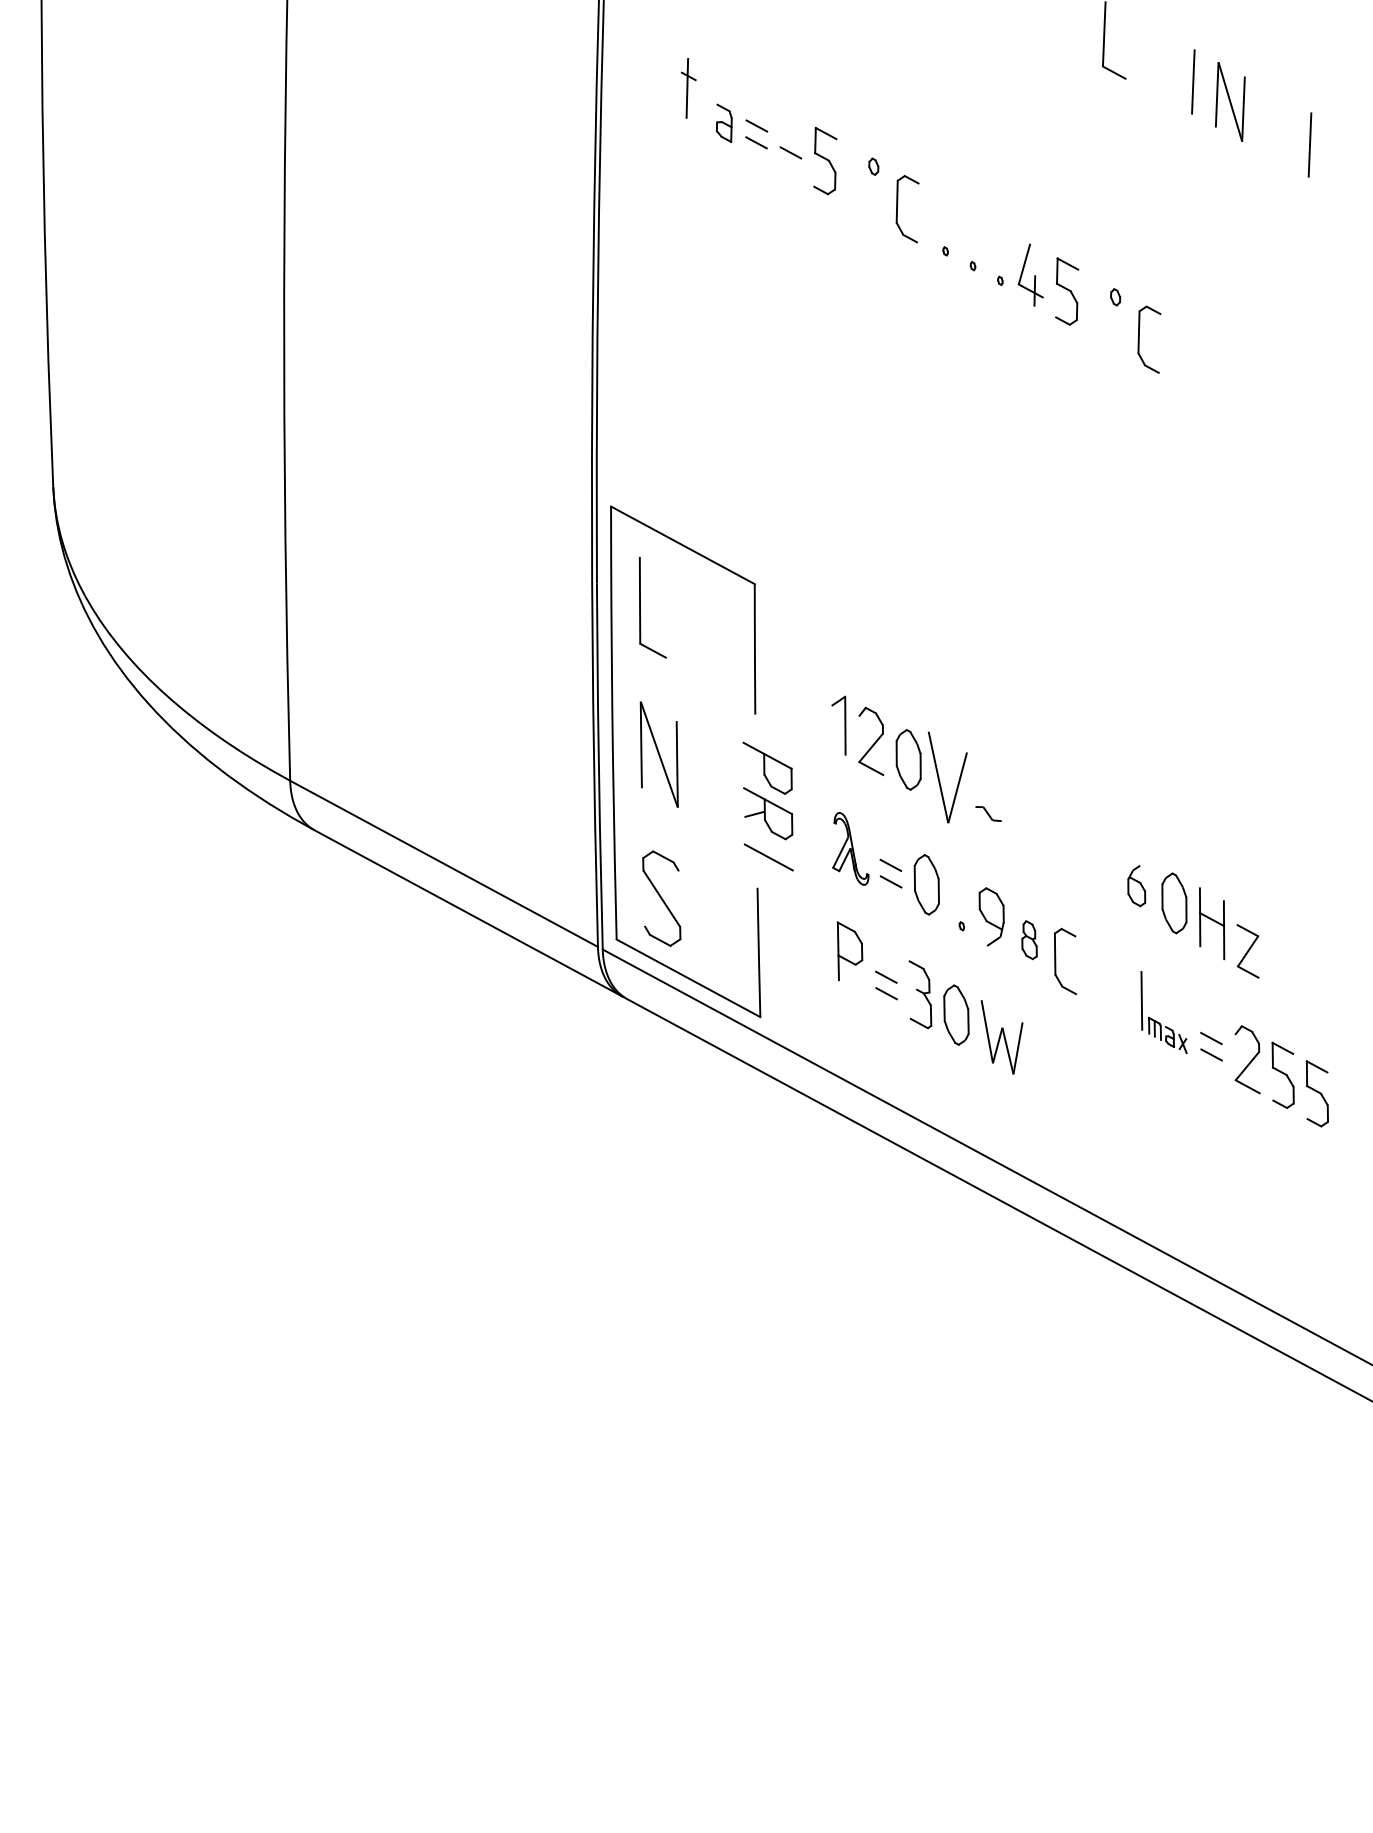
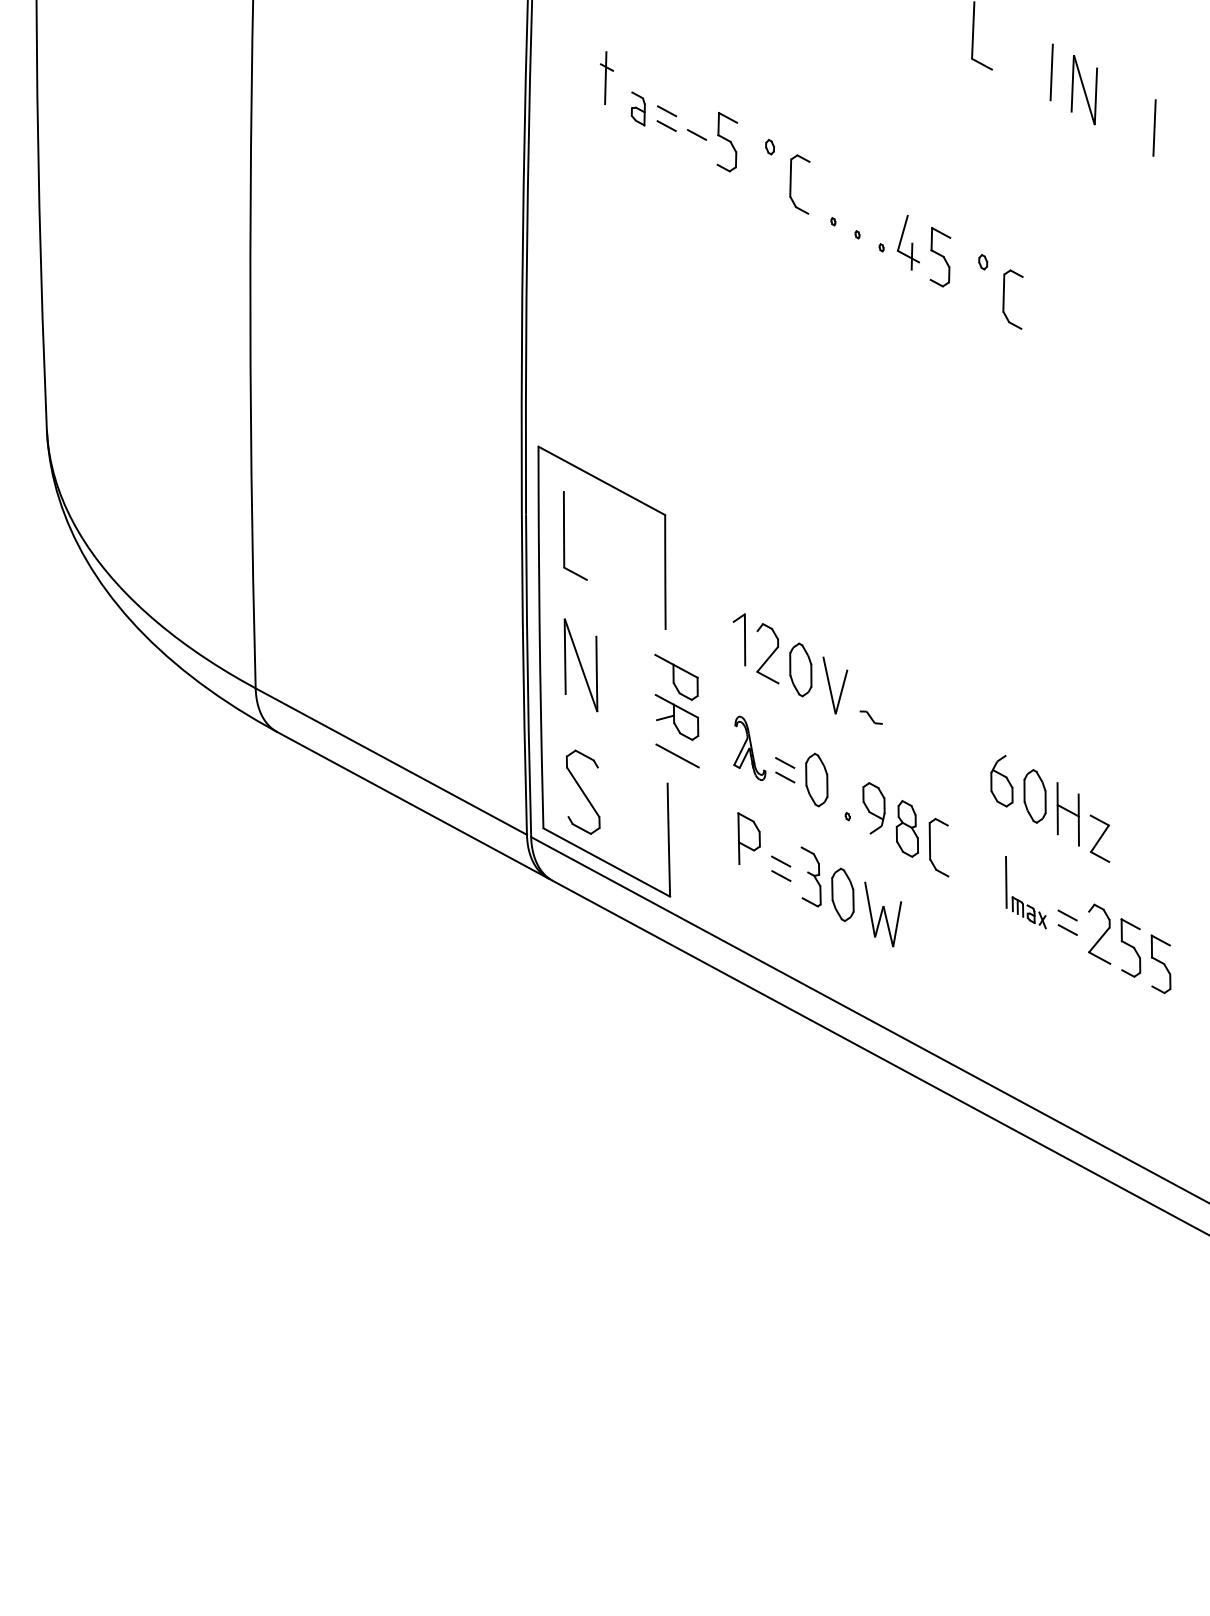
part: (947, 777) -> (835, 685), size x0.71
part: (1136, 885) -> (1001, 780), size x1.43
part: (1029, 939) -> (907, 828), size x1.67

